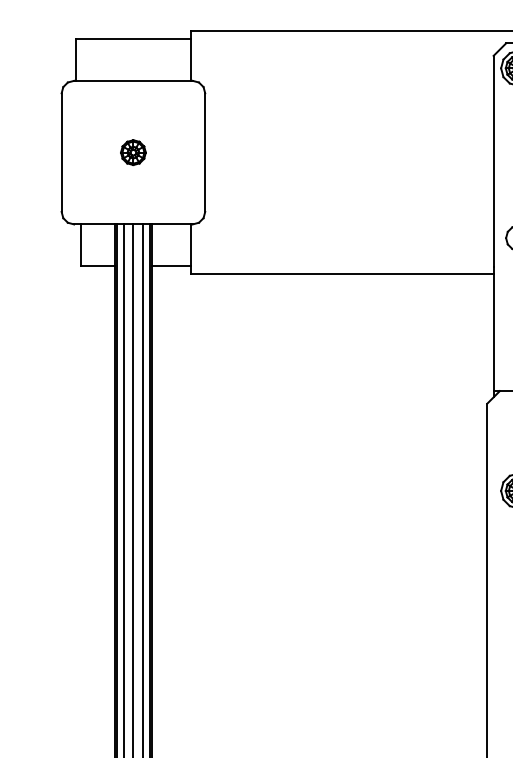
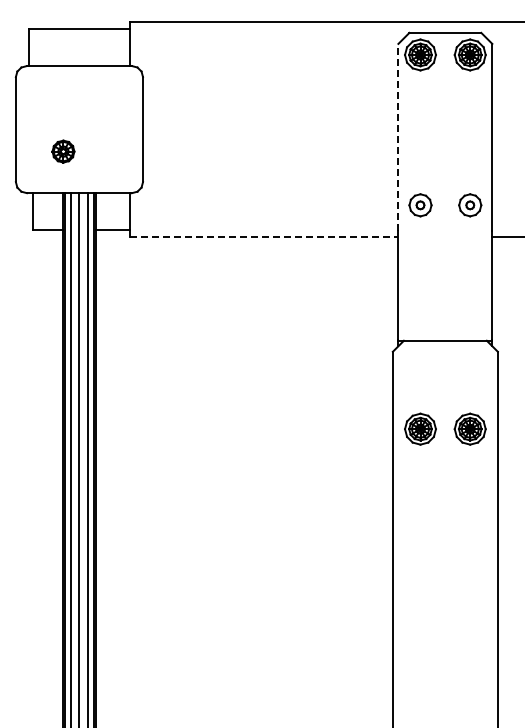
part: (133, 152) -> (63, 151), moved
line: (493, 160) -> (398, 136), solid -> dashed
line: (342, 274) -> (264, 237), solid -> dashed

